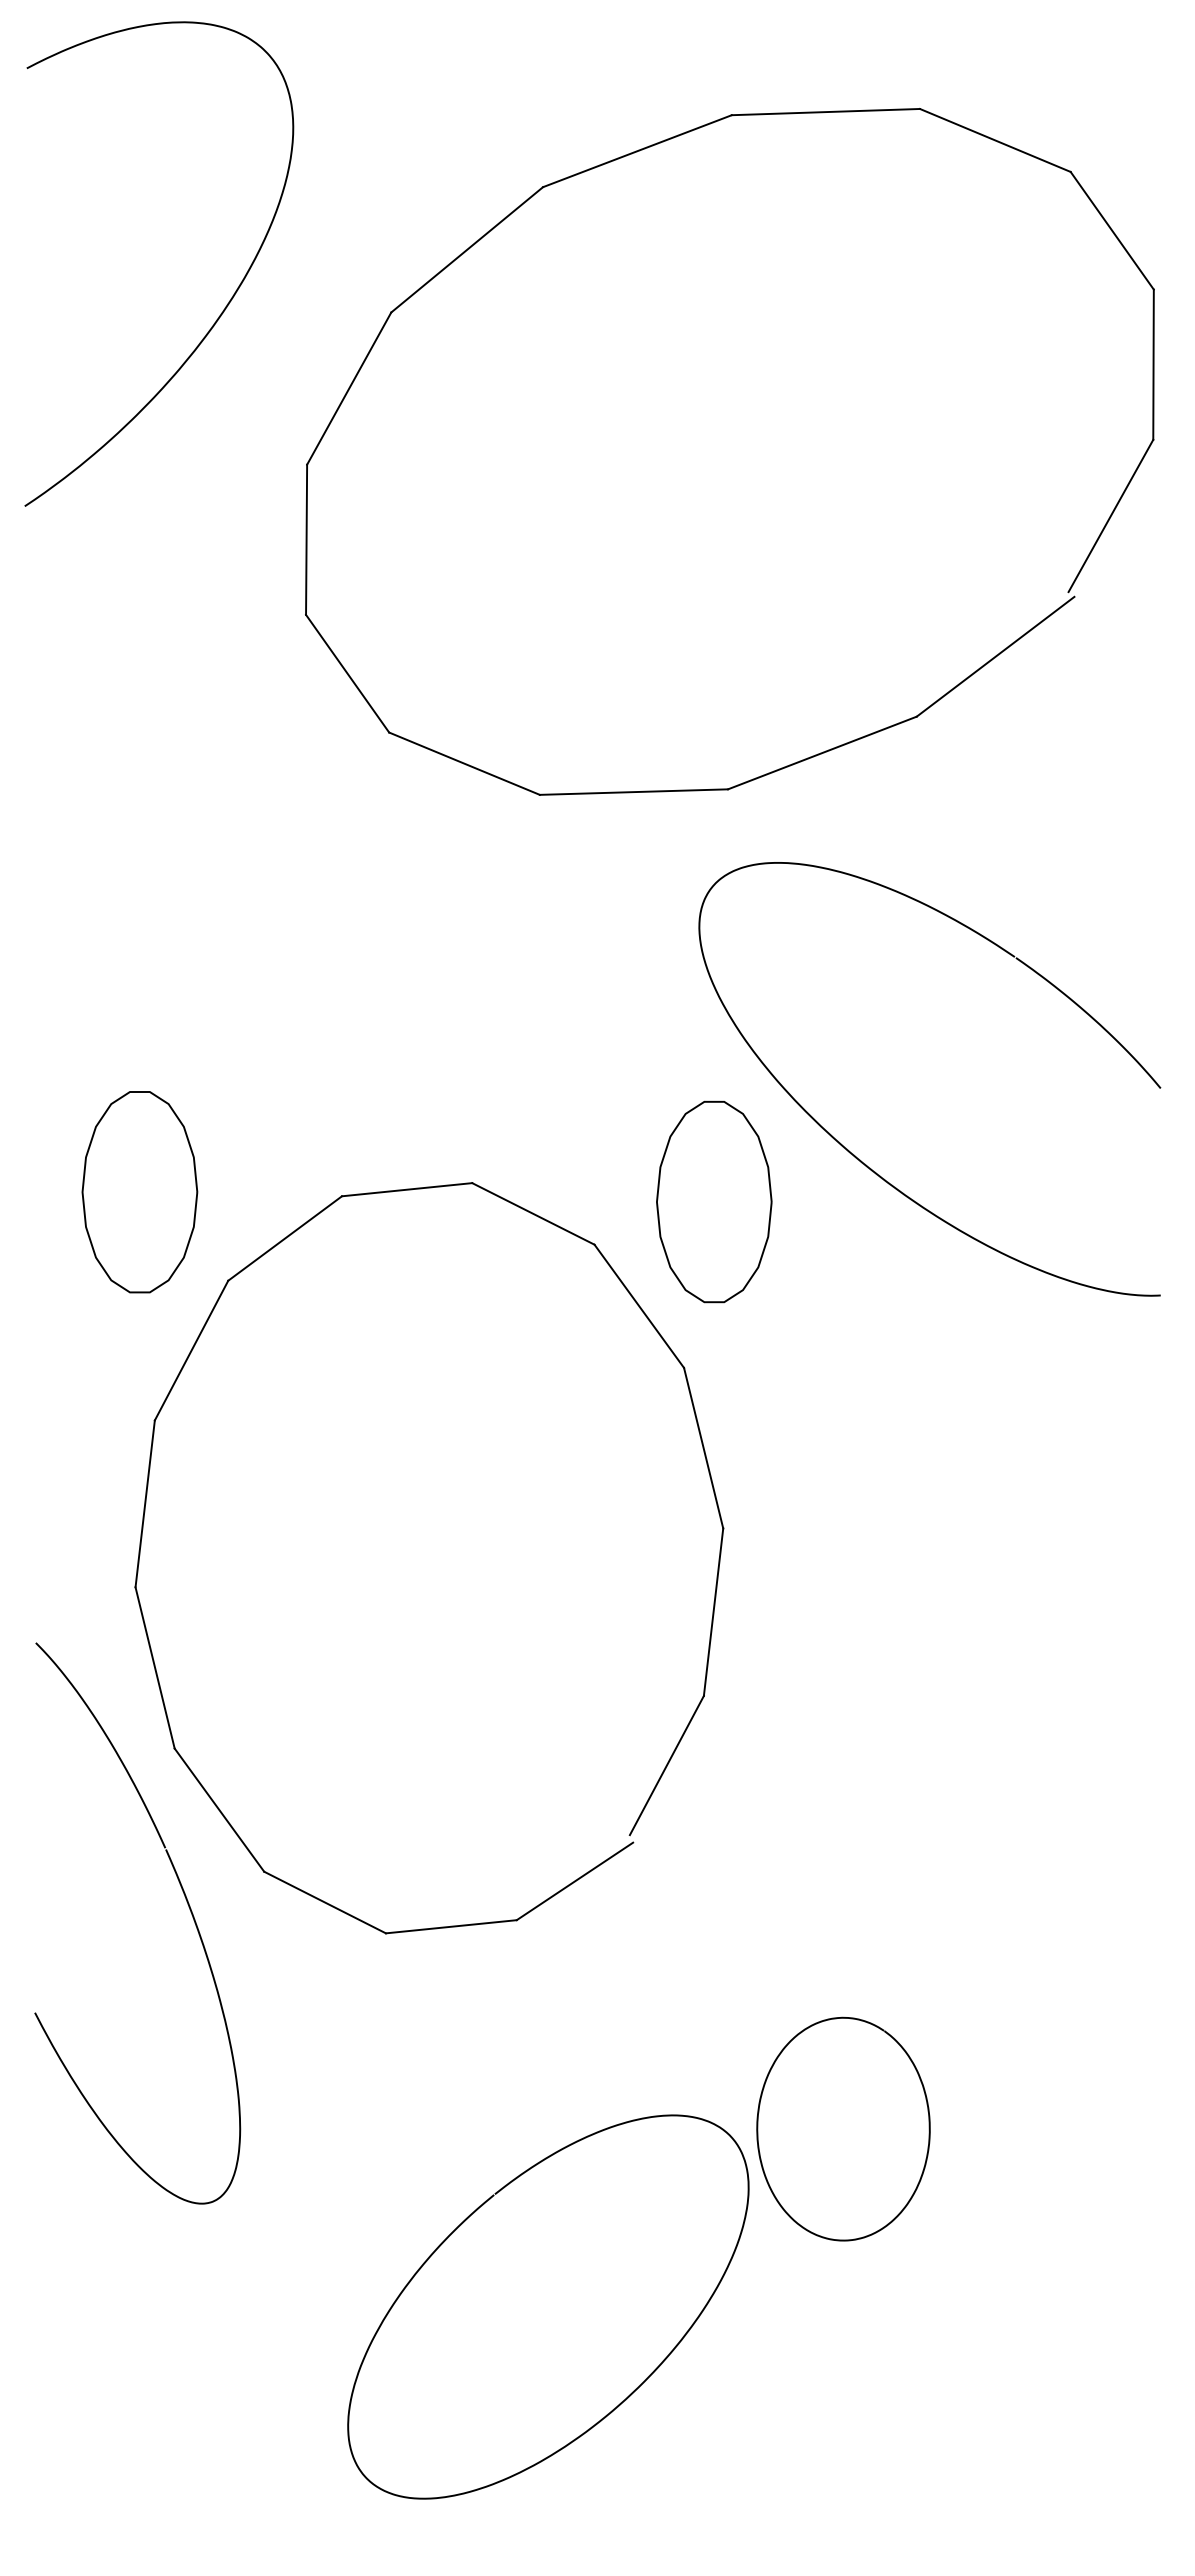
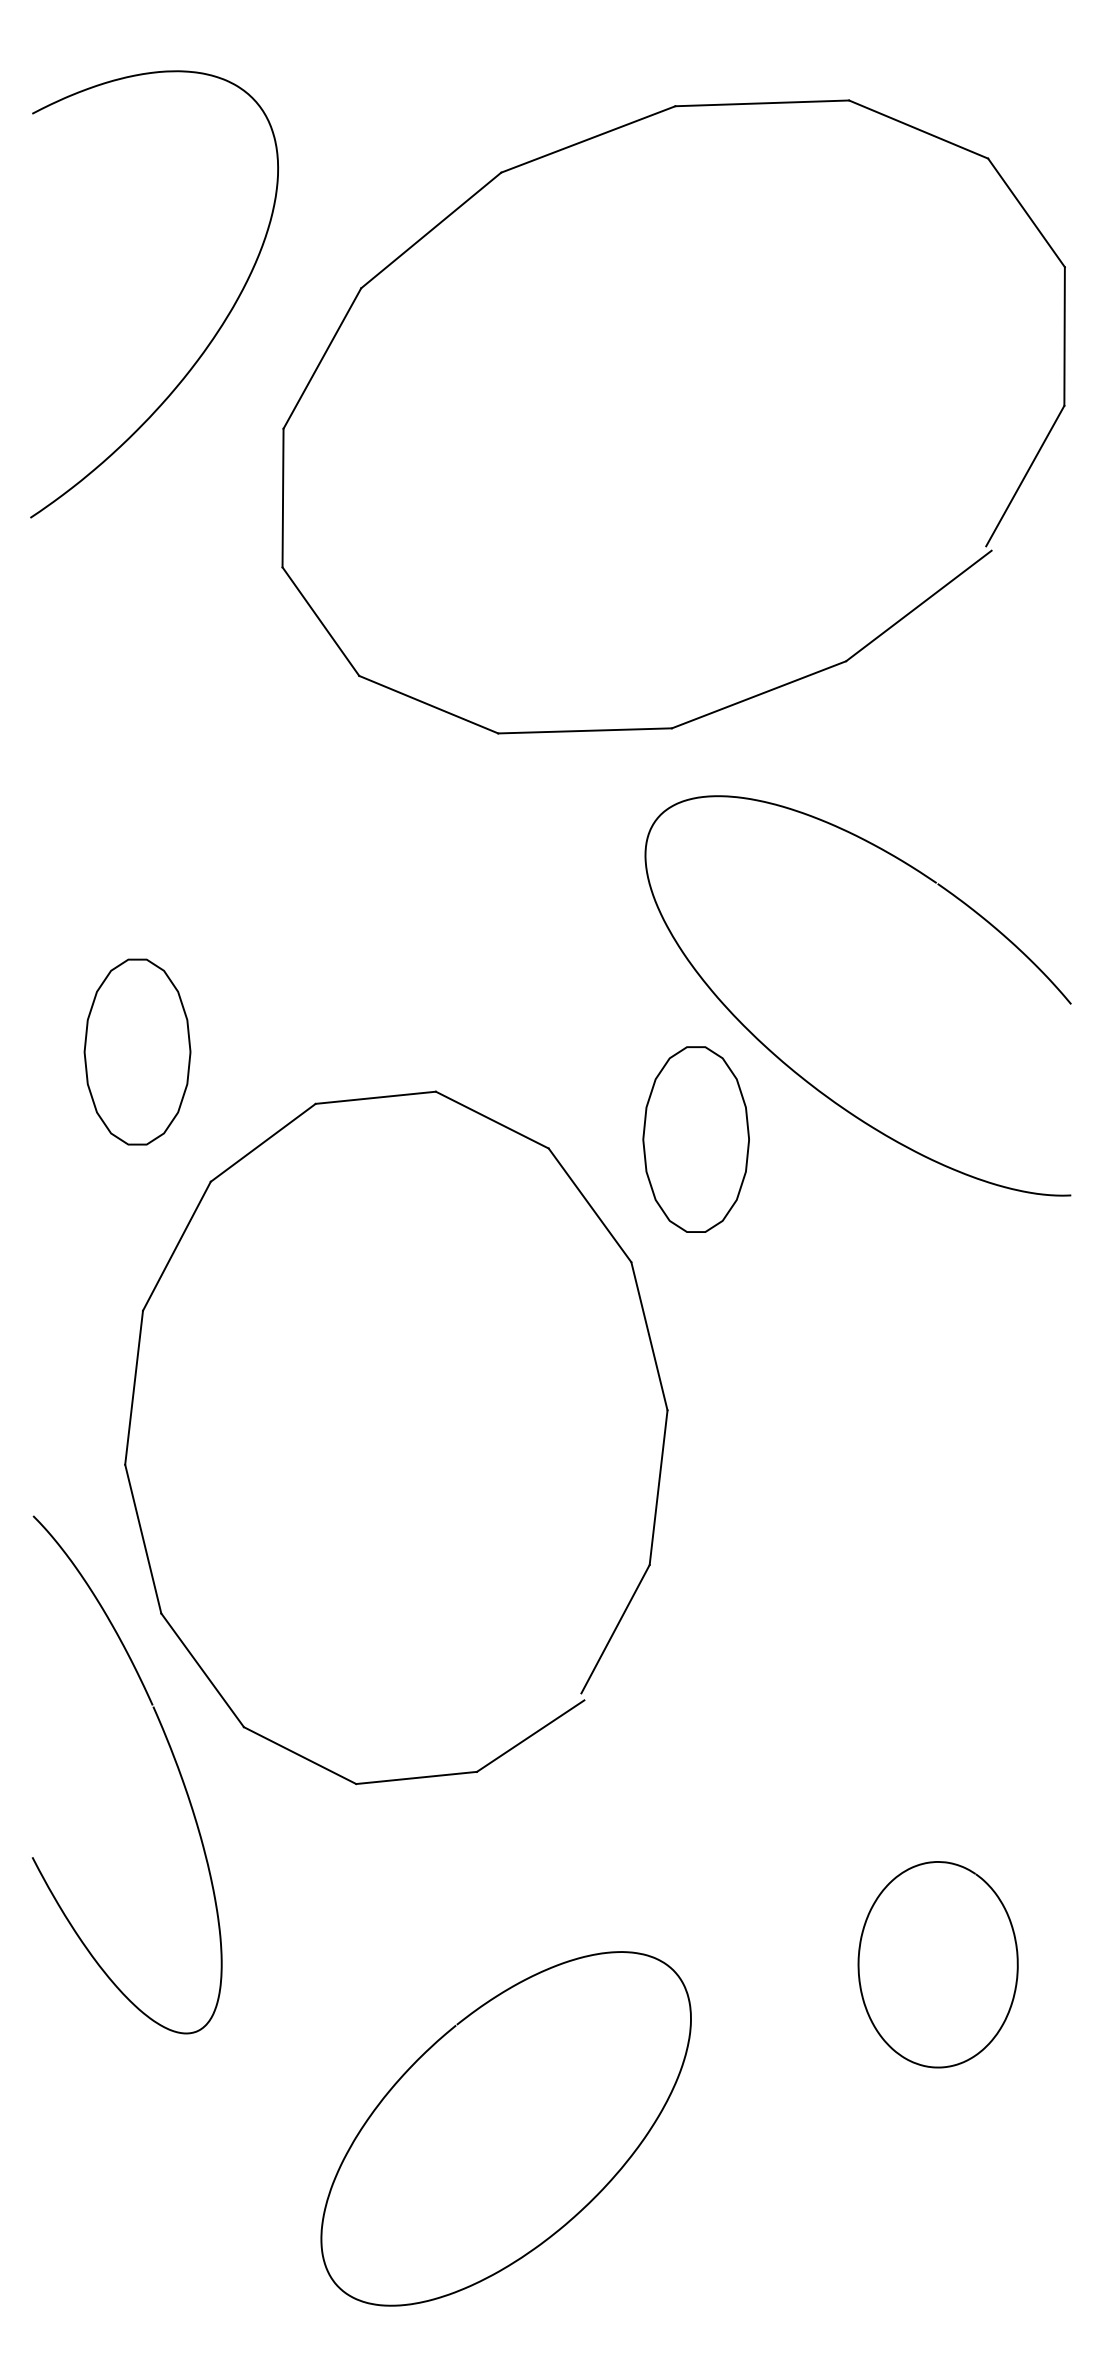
curve: (228, 301) -> (218, 328), moved
part: (139, 1192) -> (137, 1052), moved
part: (714, 1201) -> (696, 1139), moved
curve: (758, 2128) -> (859, 1964), moved

